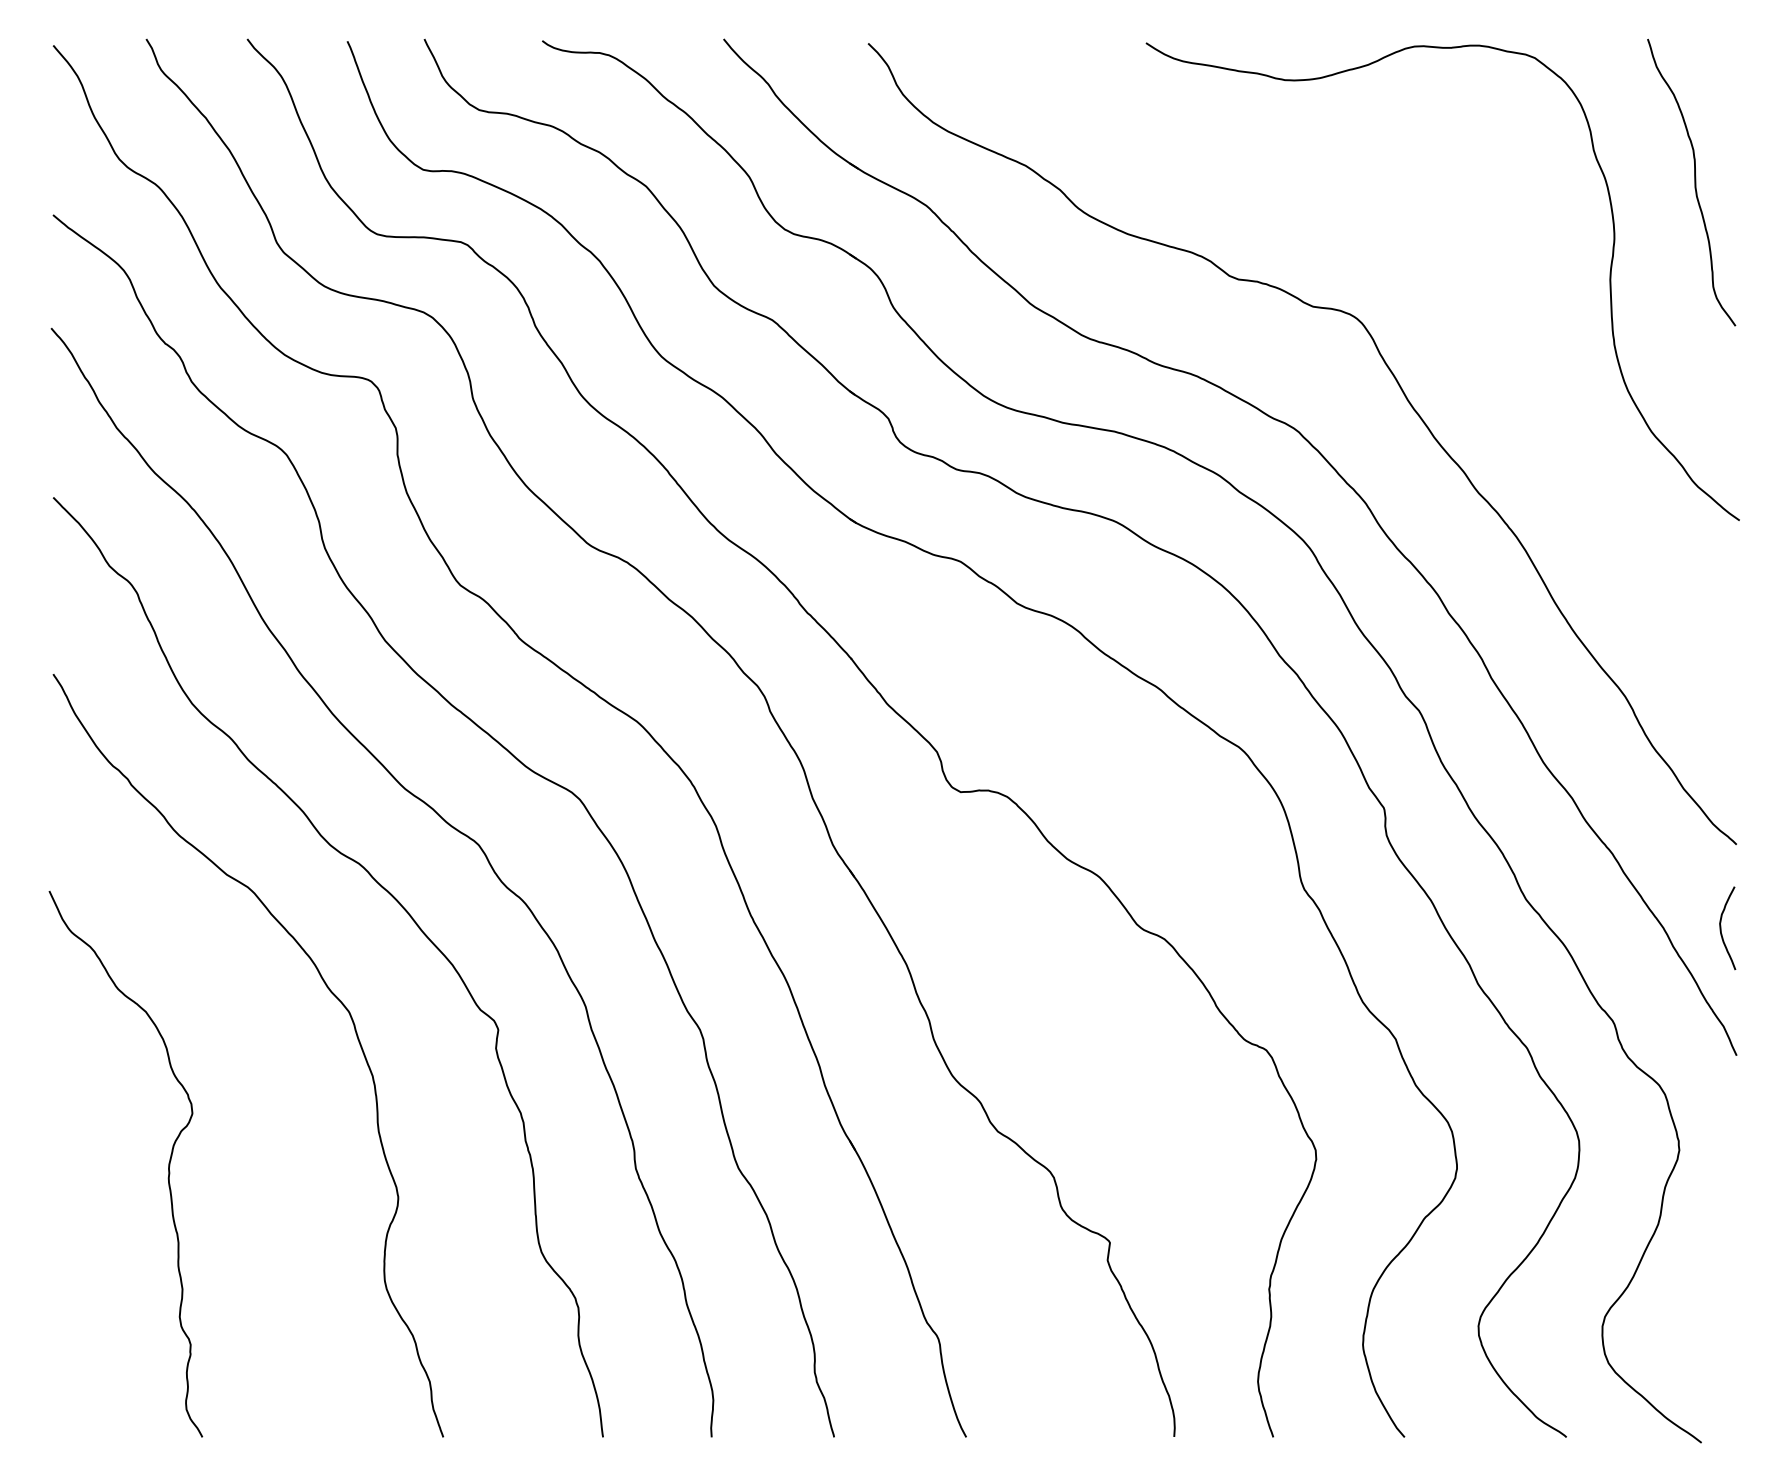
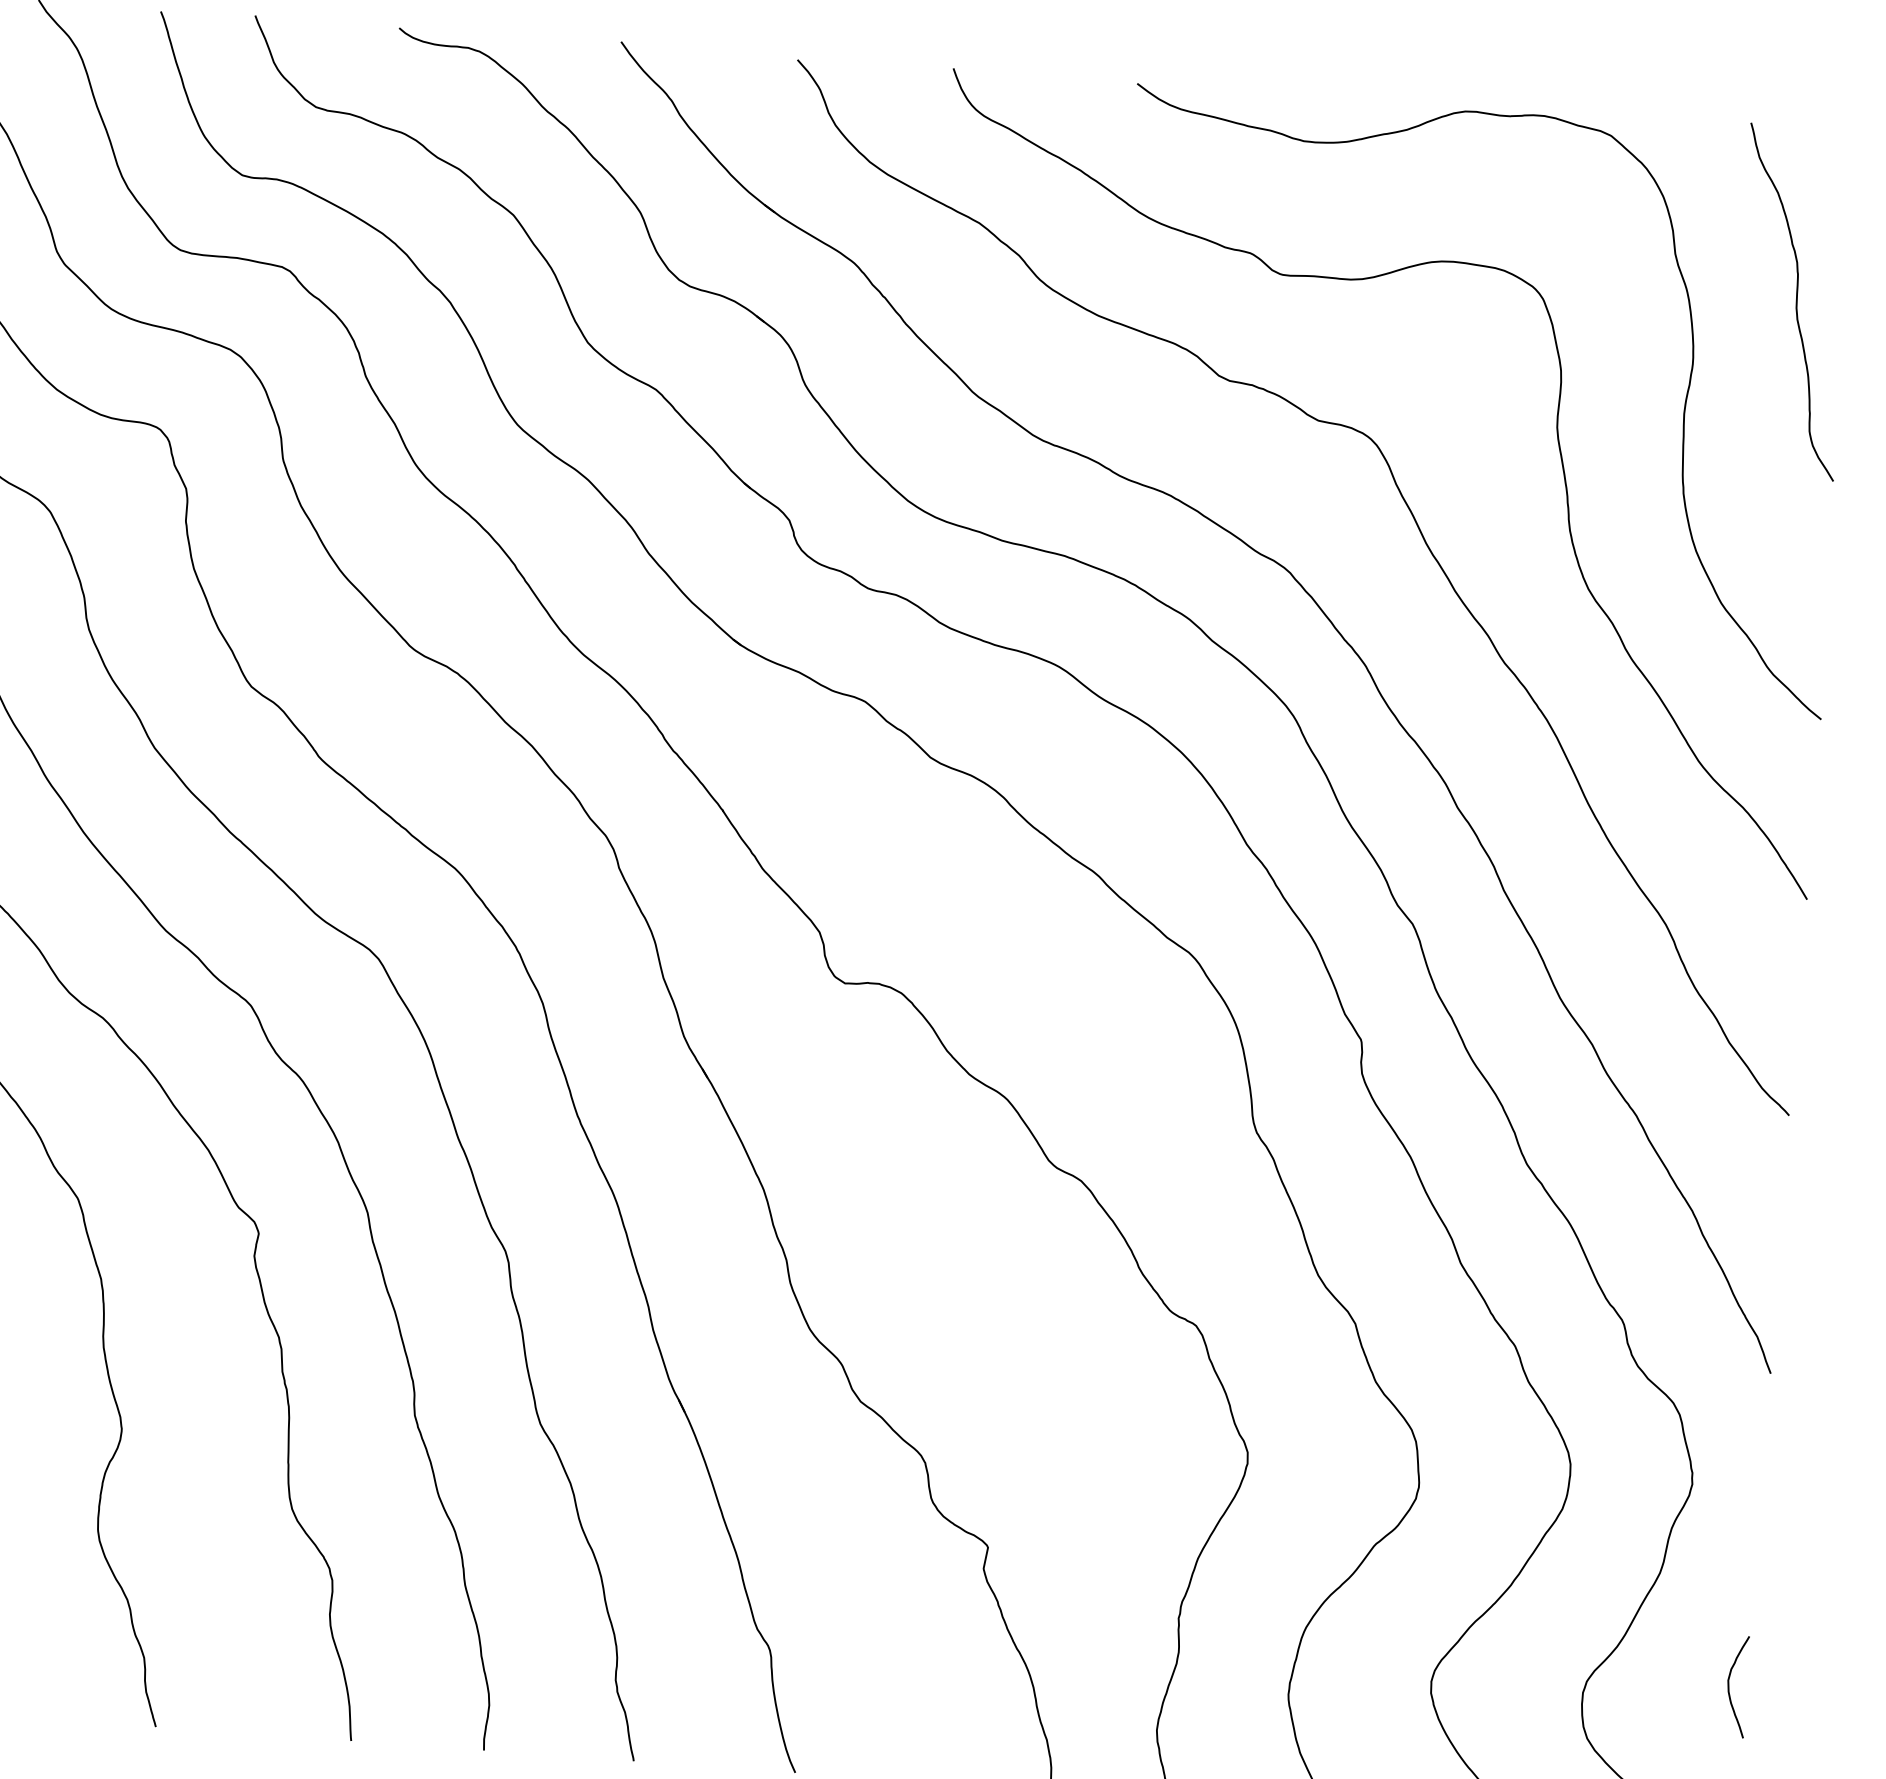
curve: (1510, 317) -> (1558, 451), added
curve: (1721, 928) -> (1729, 1686), moved

